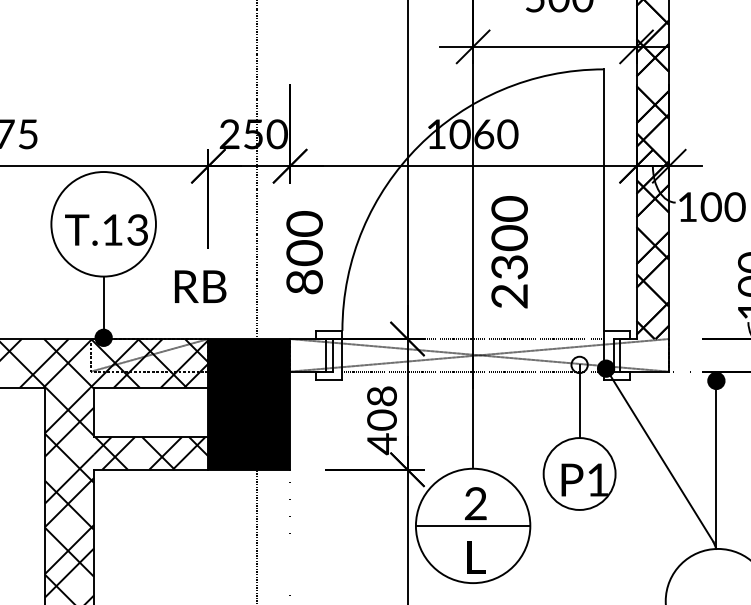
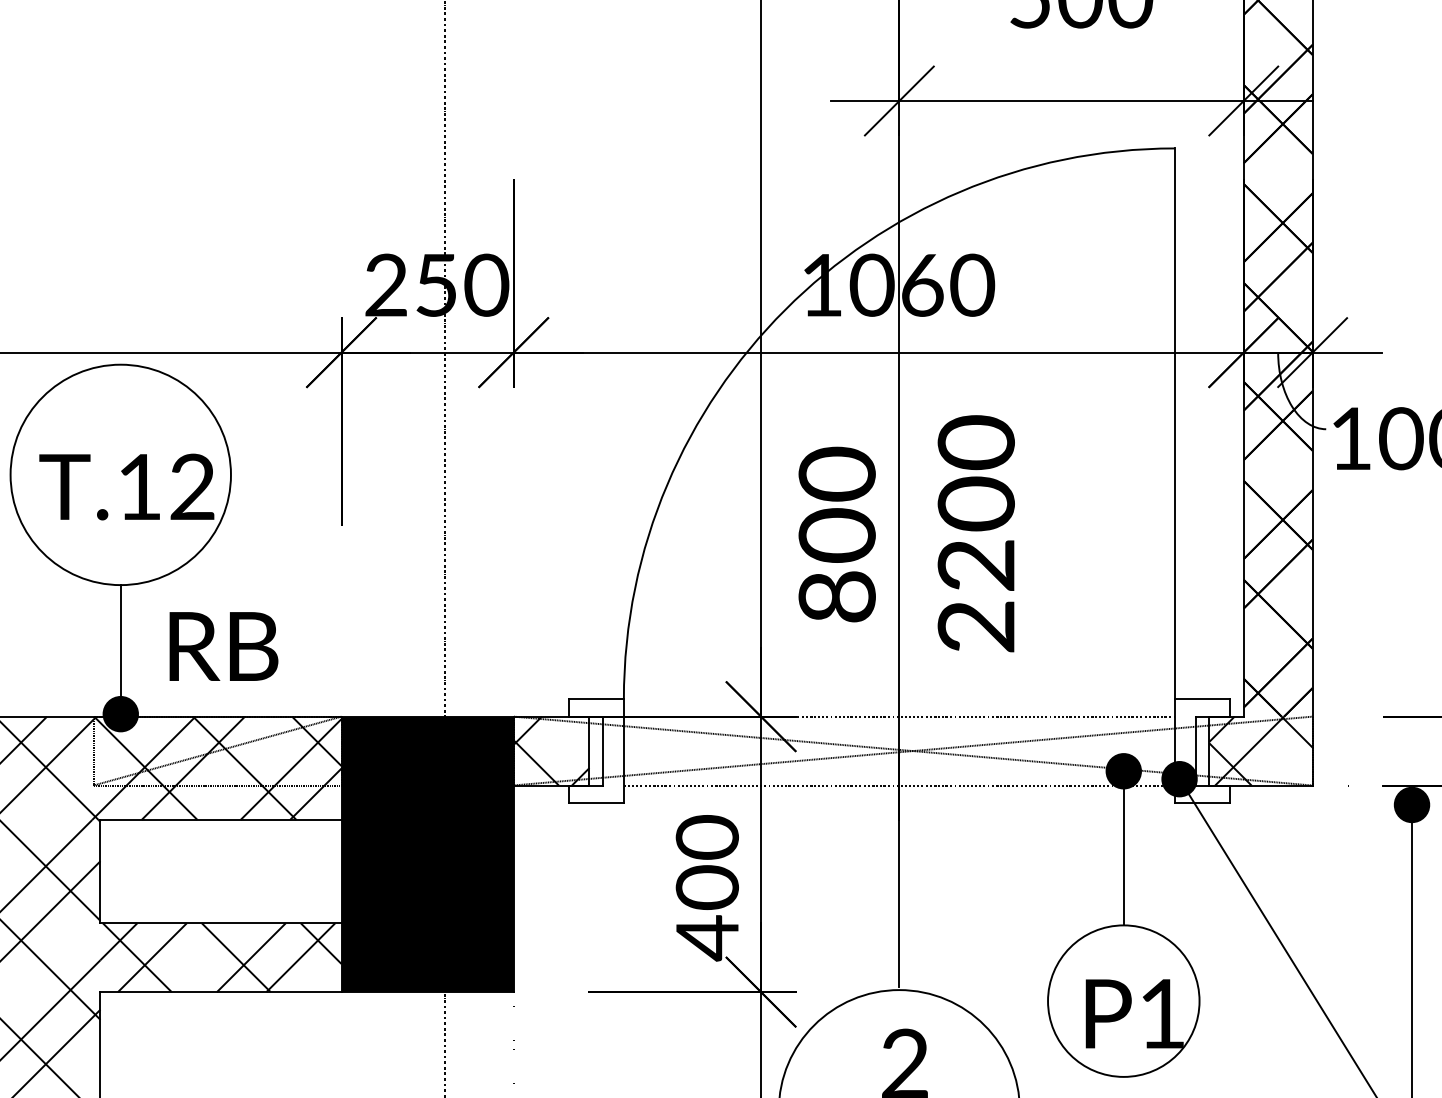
text: (137, 230) -> (192, 487), T.13 -> T.12
text: (304, 252) -> (836, 534), moved
text: (510, 267) -> (978, 565), 2300 -> 2200
text: (200, 286) -> (223, 646), moved
hatch: (308, 355) -> (552, 751), added
hatch: (644, 355) -> (1260, 751), added
fill: (579, 364) -> (1123, 770), added
text: (382, 395) -> (708, 835), 408 -> 400

